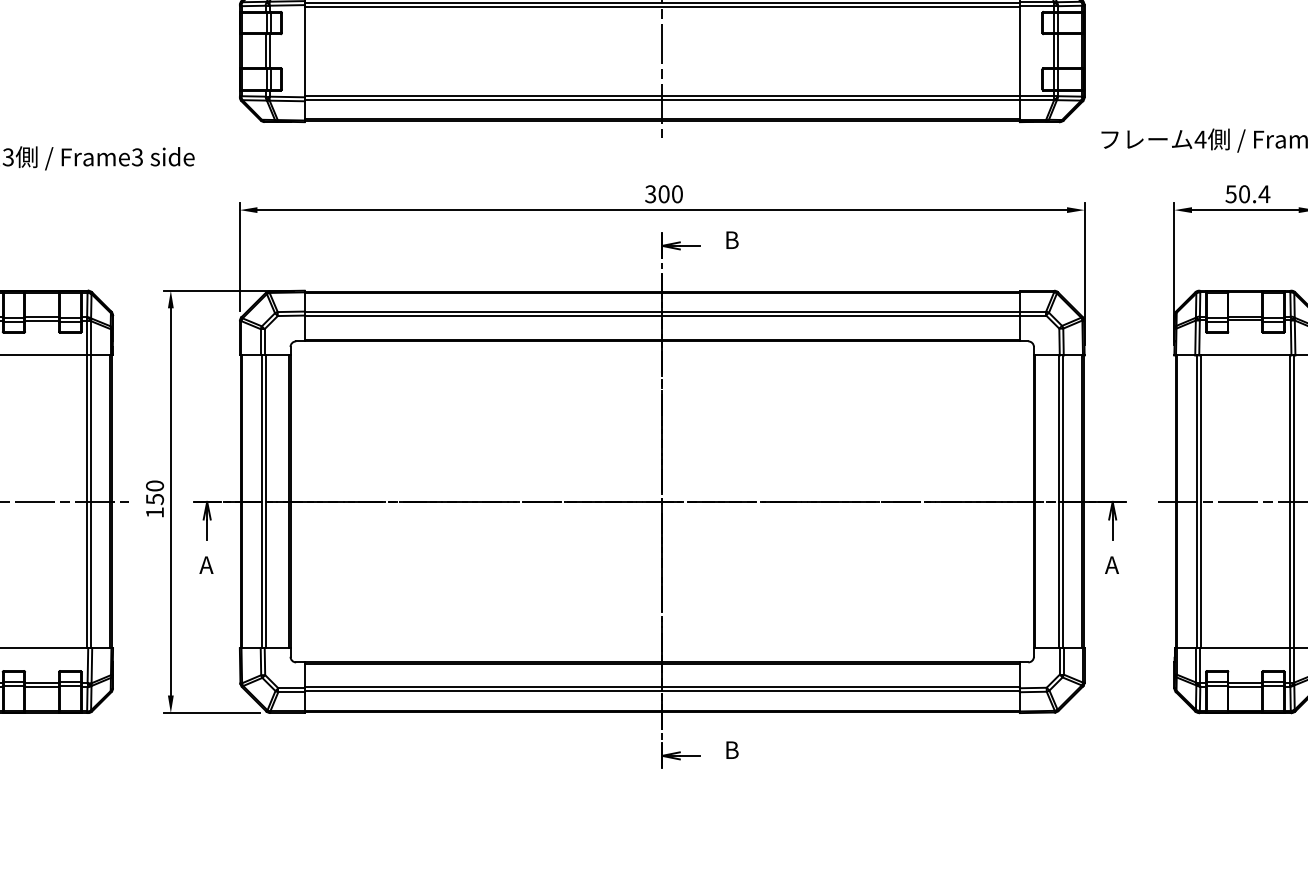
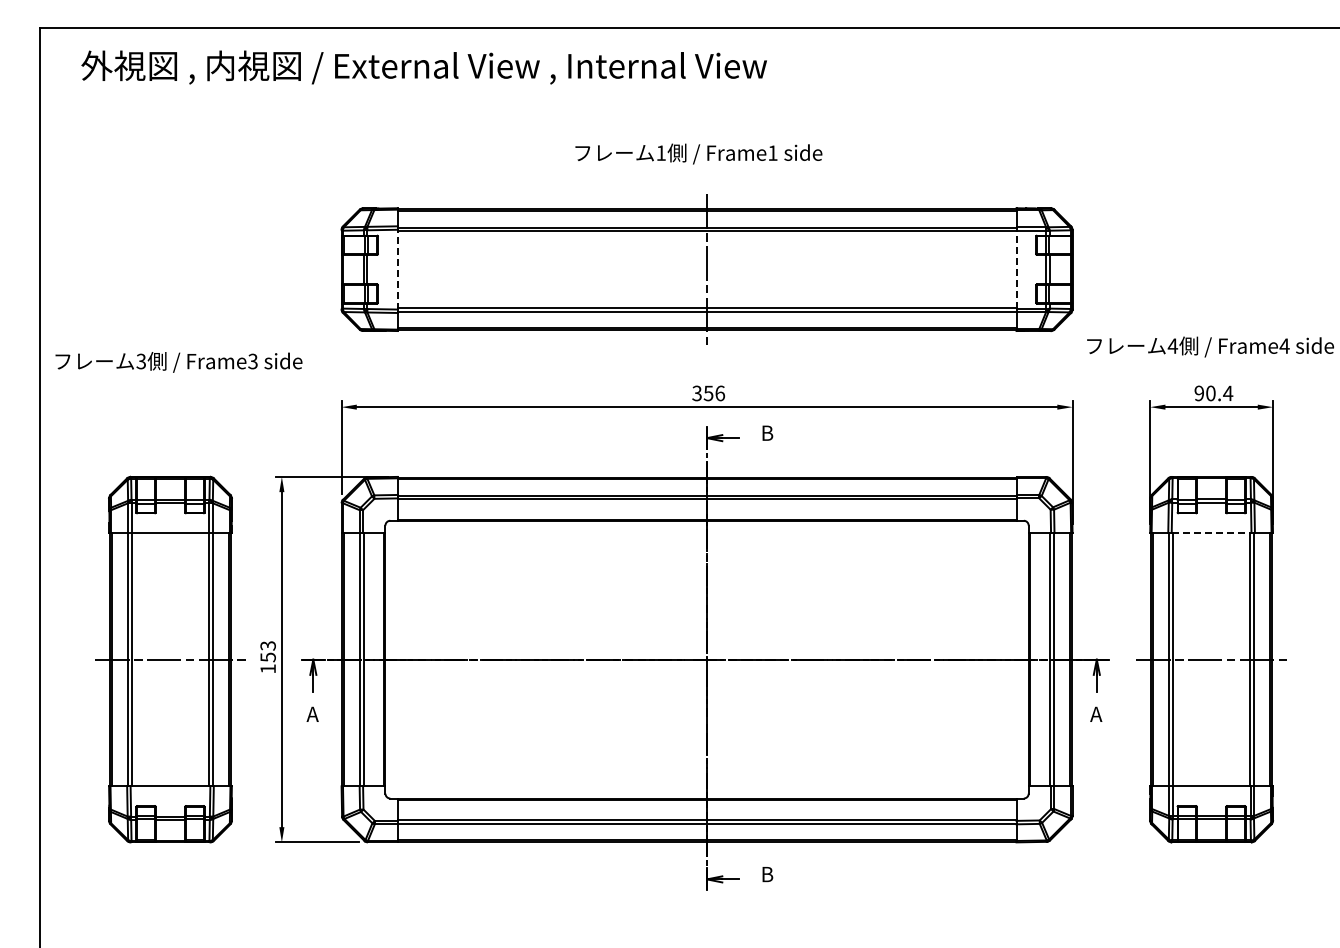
line: (304, 51) -> (397, 269), solid -> dashed
line: (1019, 51) -> (1016, 269), solid -> dashed
text: (670, 194) -> (714, 393), 300 -> 356
text: (1230, 194) -> (1198, 393), 50.4 -> 90.4
line: (1245, 354) -> (1211, 532), solid -> dashed
text: (154, 485) -> (267, 645), 150 -> 153

